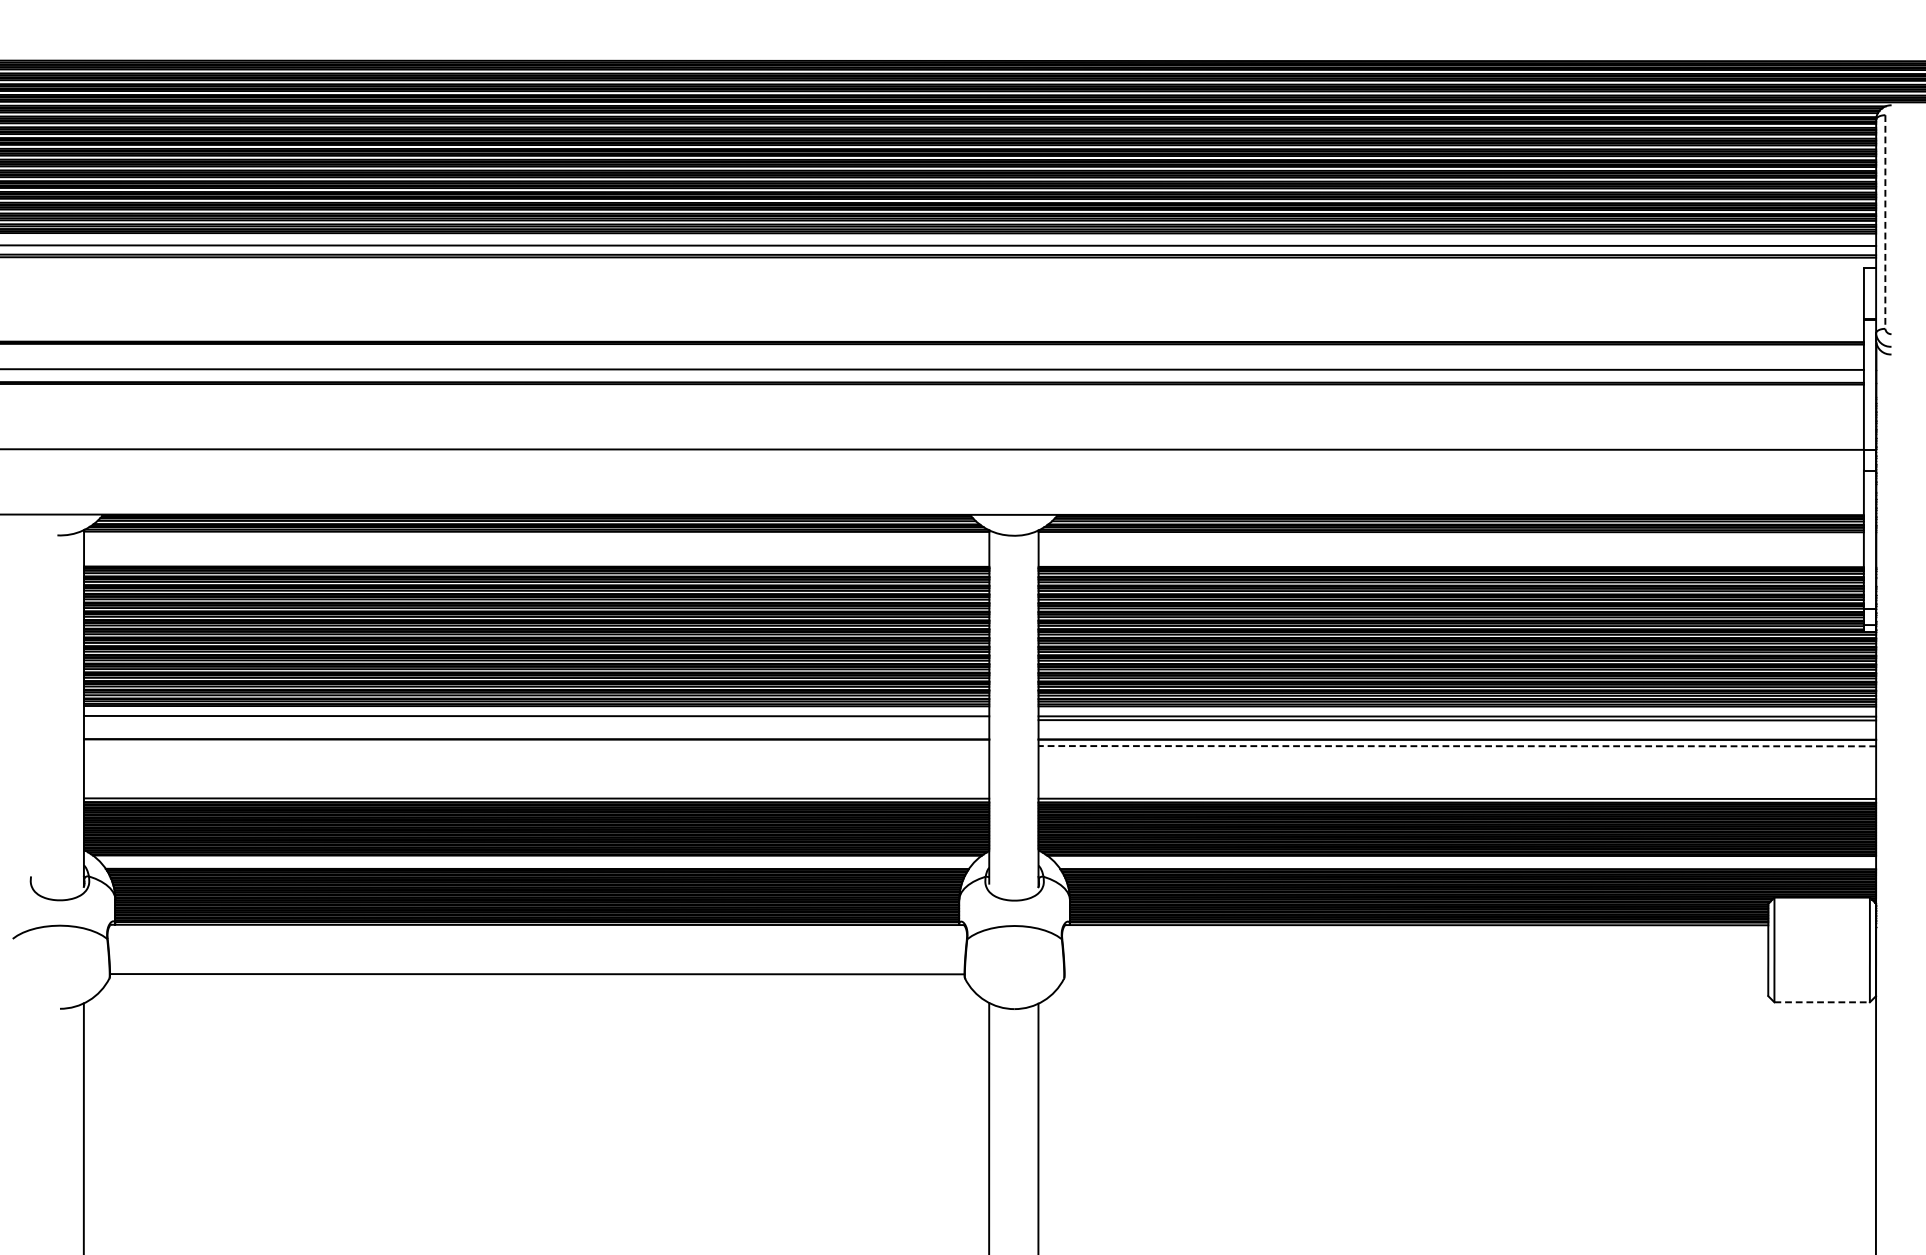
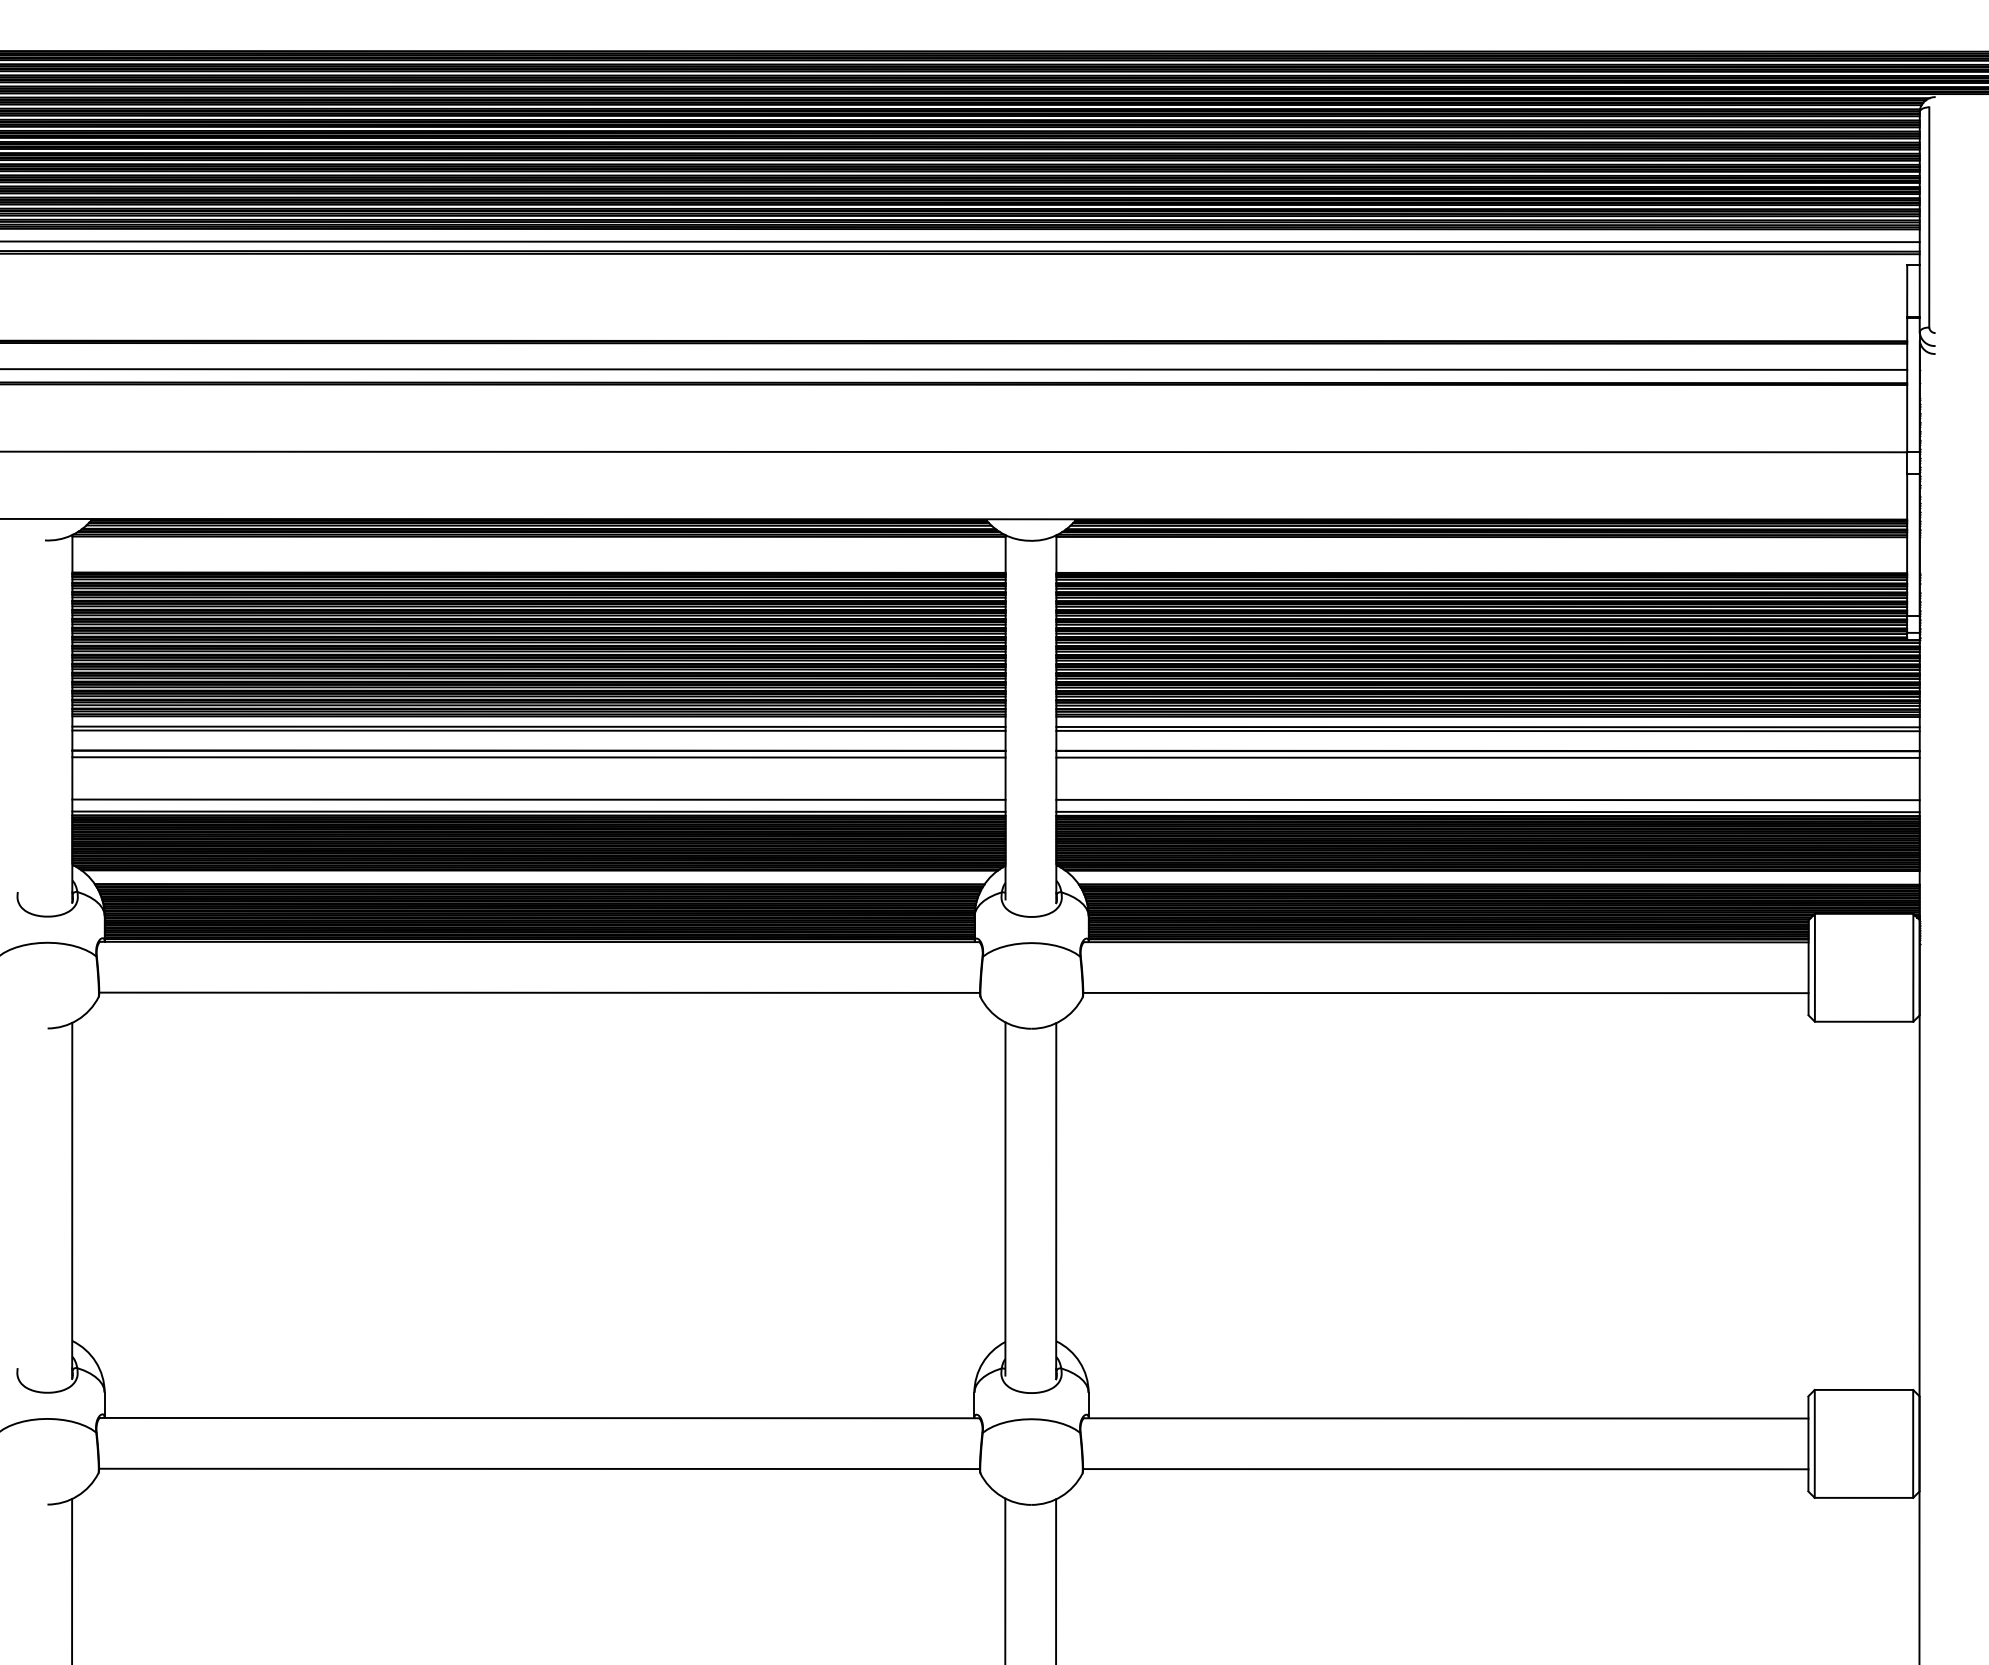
line: (1885, 222) -> (1929, 217), dashed -> solid
line: (536, 719) -> (538, 730), added
line: (536, 745) -> (538, 757), added
line: (1457, 745) -> (1488, 757), dashed -> solid
line: (536, 786) -> (538, 799), added
line: (1456, 786) -> (1487, 799), added
line: (1416, 973) -> (1445, 992), added
line: (1822, 1002) -> (1864, 1021), dashed -> solid

